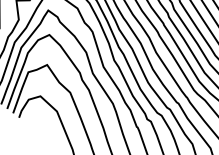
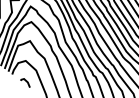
line: (40, 128) -> (25, 81), added

